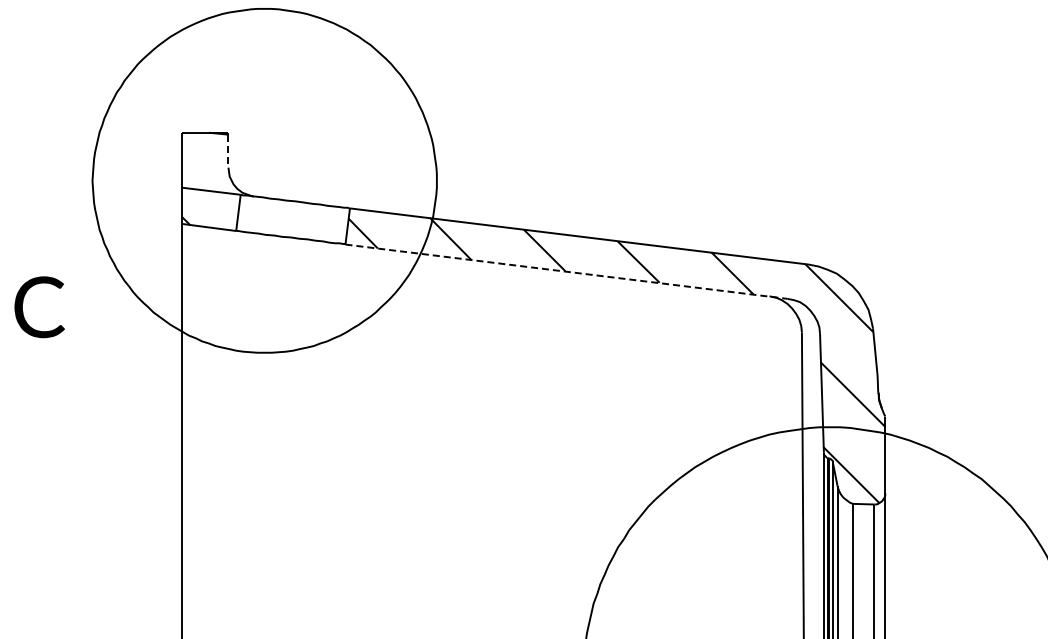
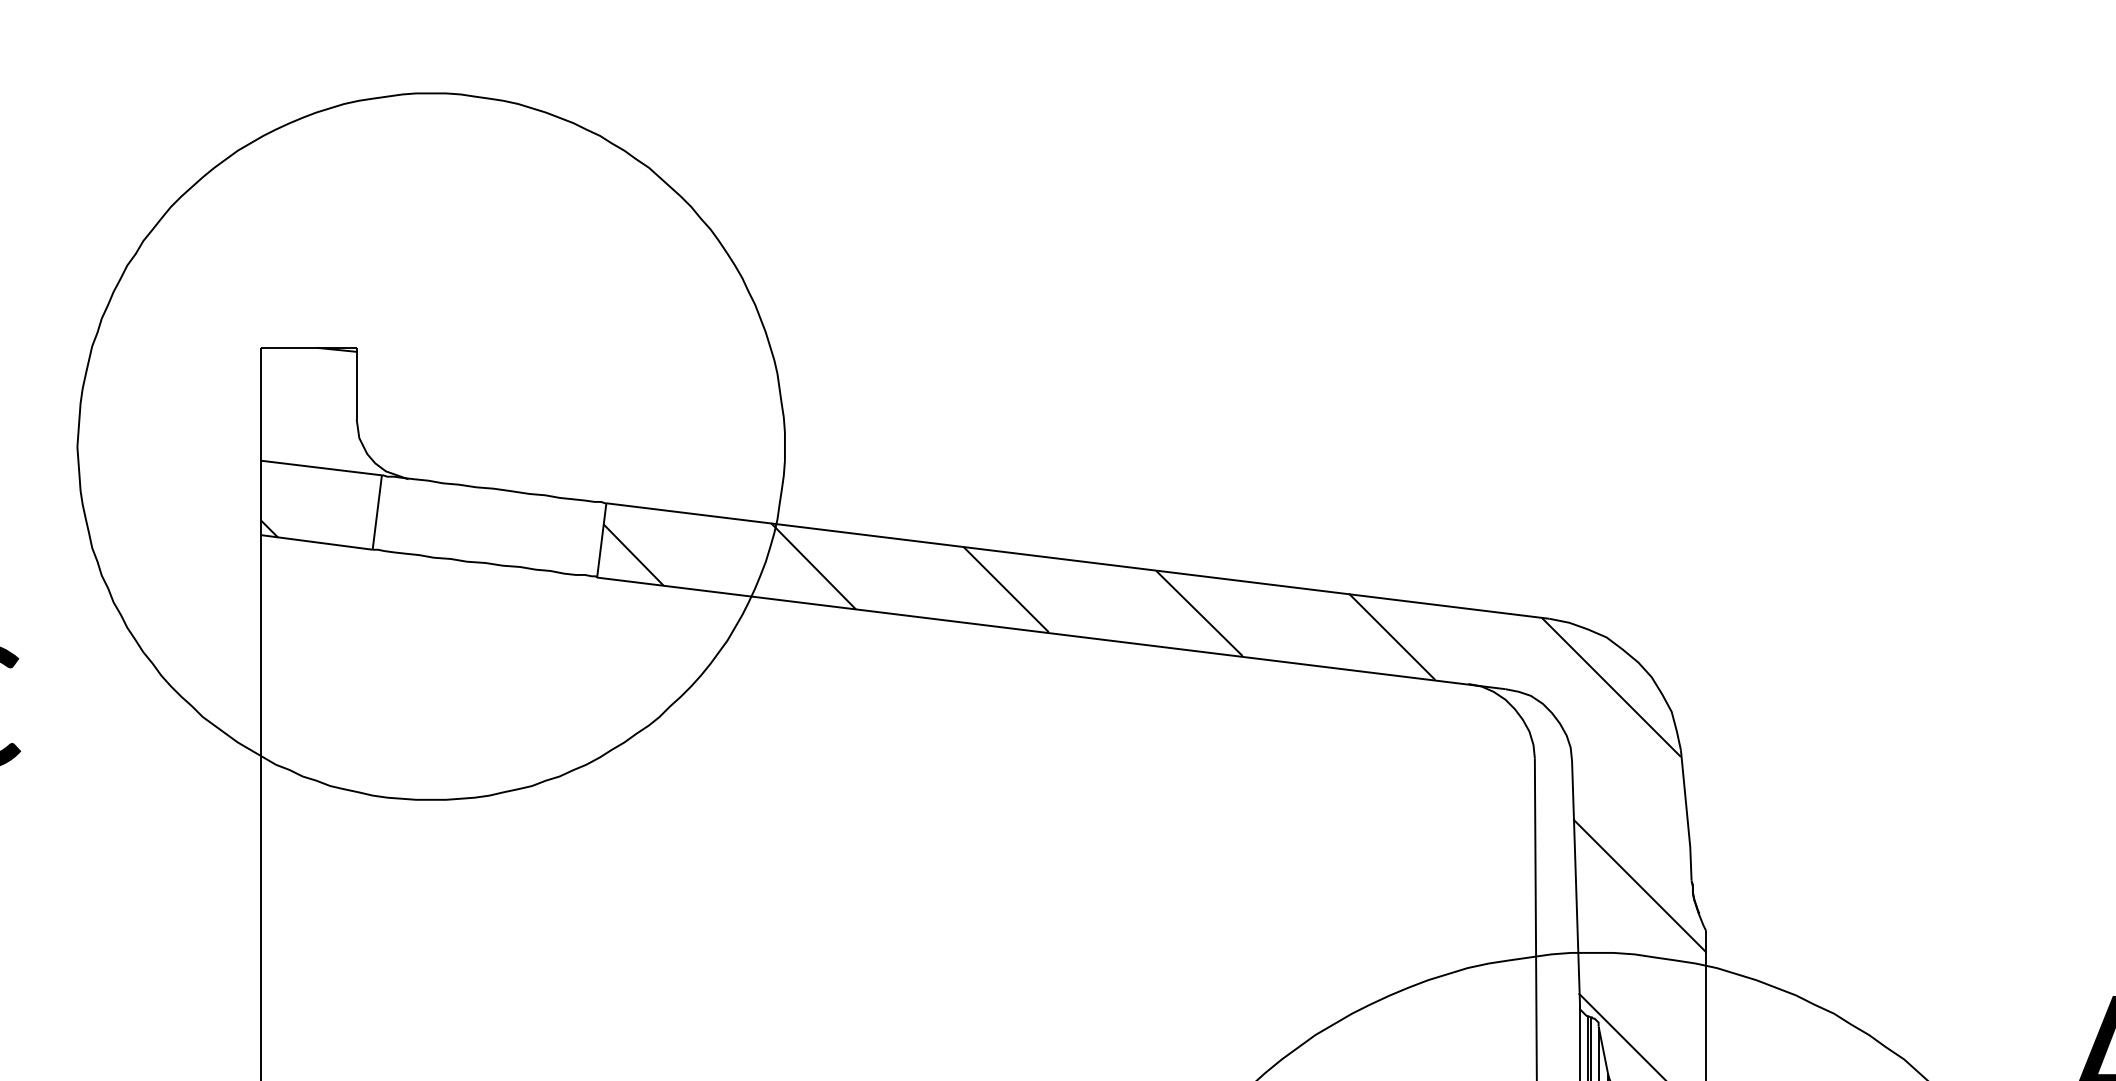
line: (228, 150) -> (356, 384), dashed -> solid
line: (566, 271) -> (1051, 632), dashed -> solid

